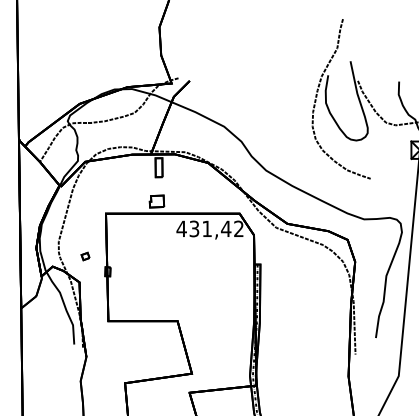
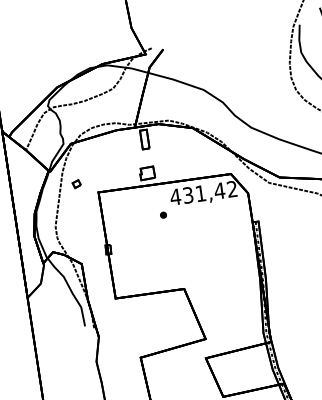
part: (166, 244) -> (162, 214), added
part: (85, 256) -> (76, 184), moved

